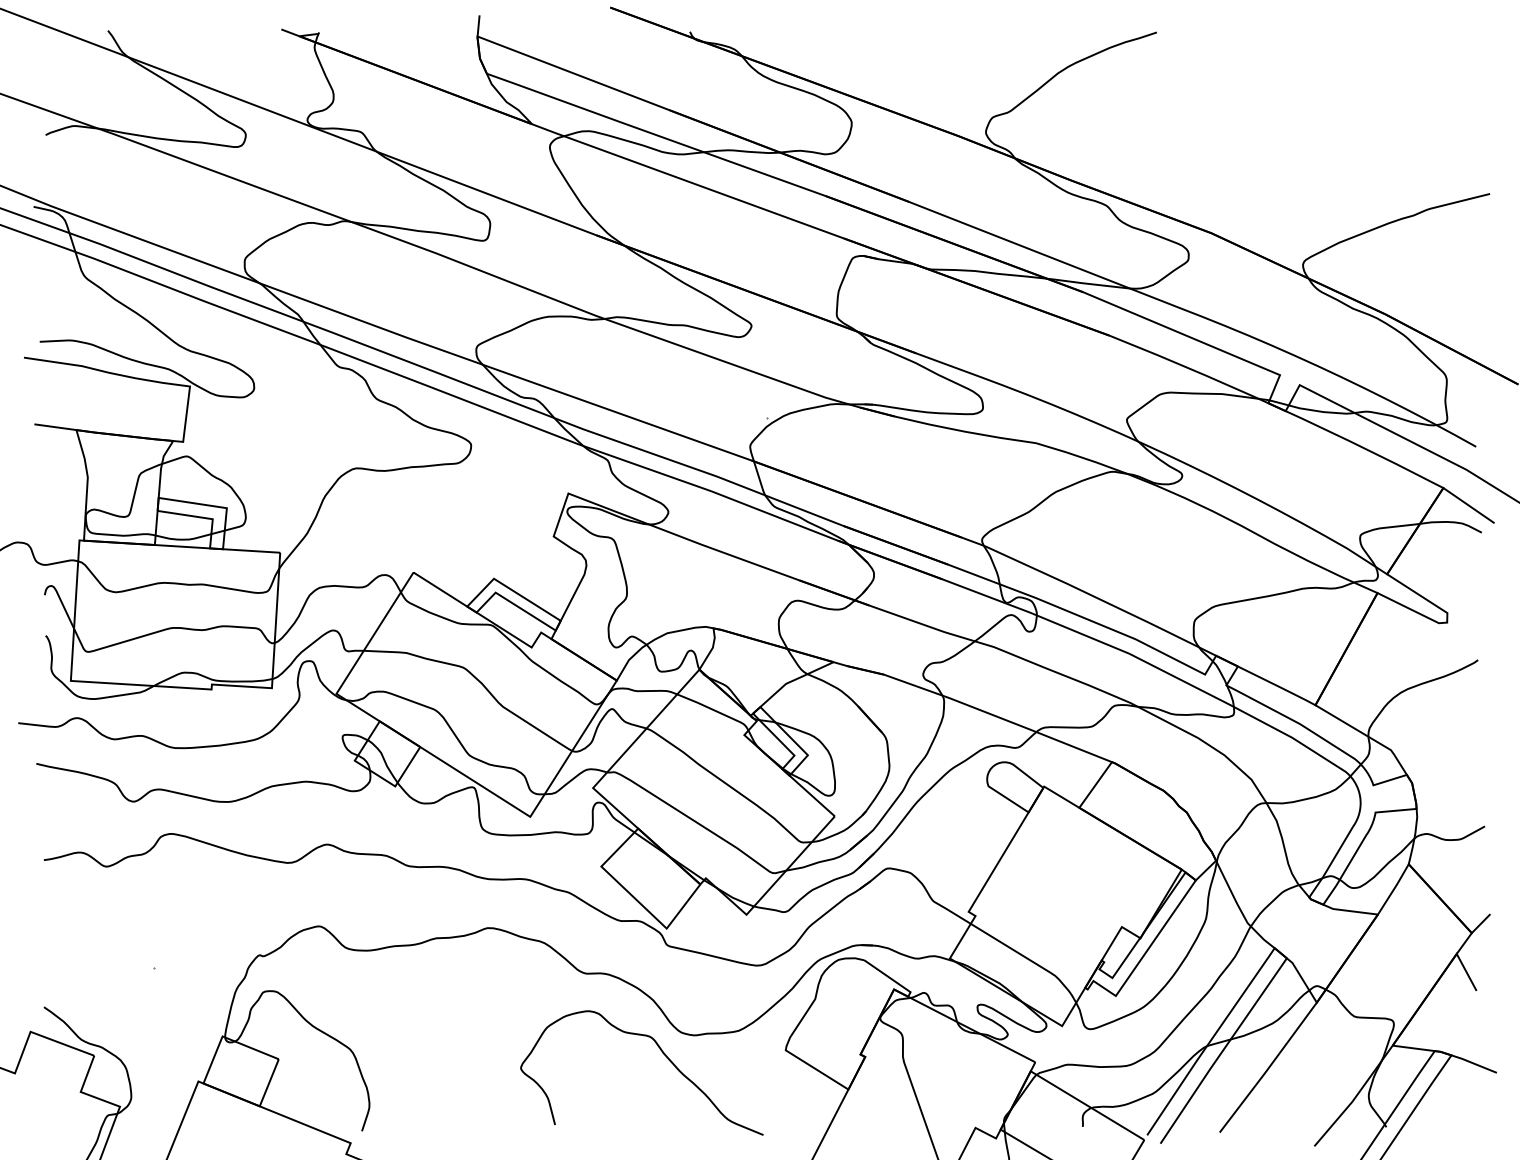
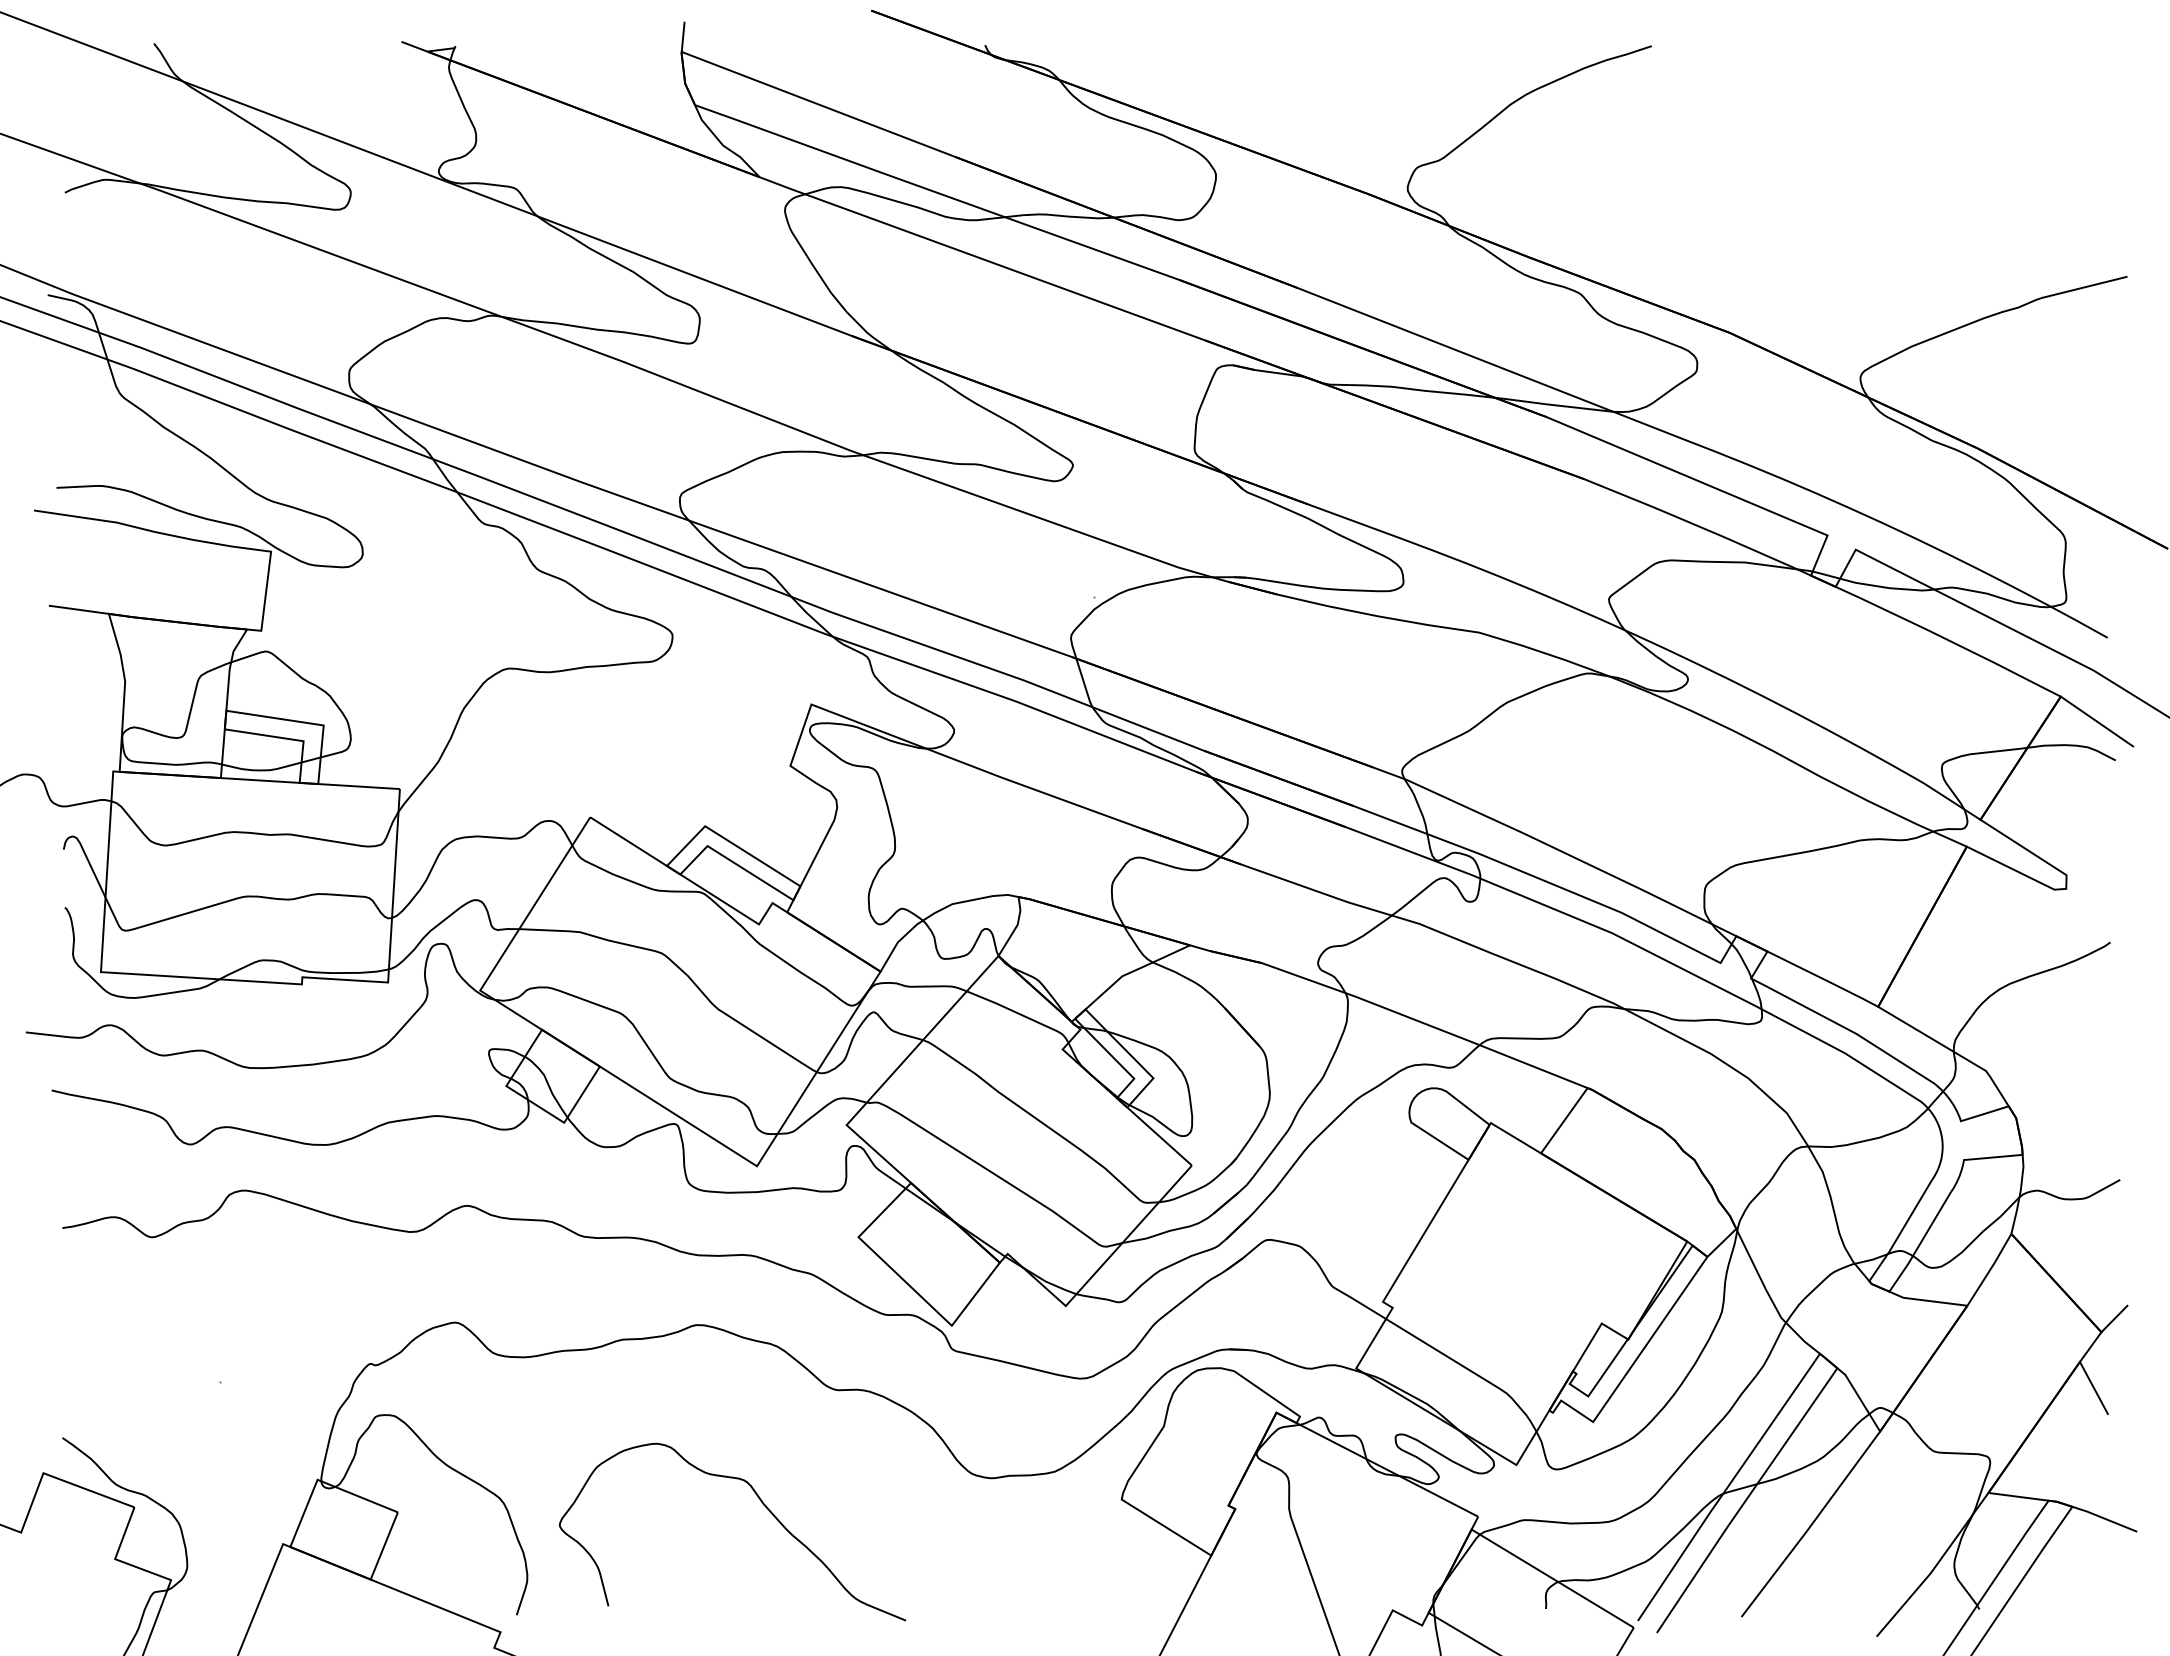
curve: (663, 1053) -> (762, 1504), moved

